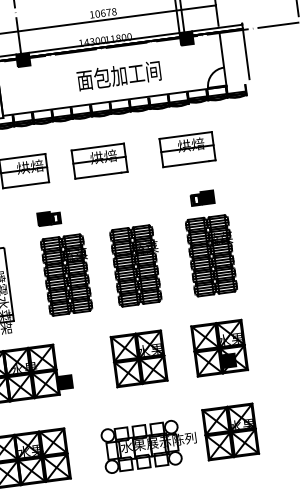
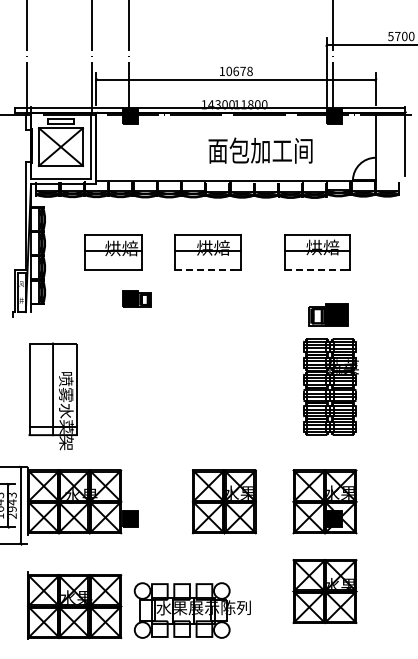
text: (119, 75) -> (260, 150), moved
line: (186, 164) -> (313, 270), solid -> dashed
line: (98, 175) -> (203, 270), solid -> dashed
part: (201, 198) -> (327, 314), size x1.4
part: (49, 218) -> (136, 298), moved
part: (136, 265) -> (236, 386), removed
part: (67, 274) -> (149, 386), removed
part: (230, 431) -> (324, 591), moved
part: (149, 445) -> (191, 610), moved

